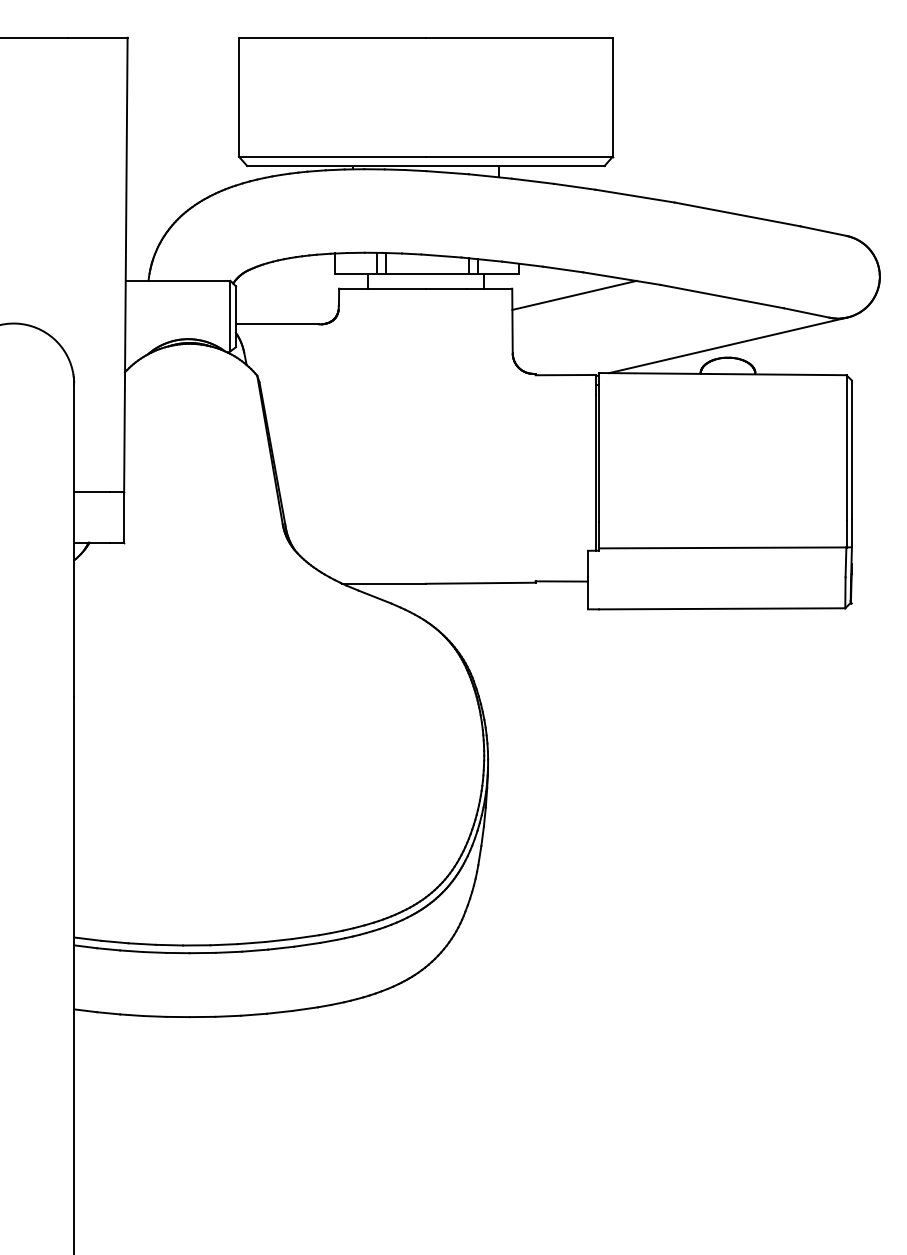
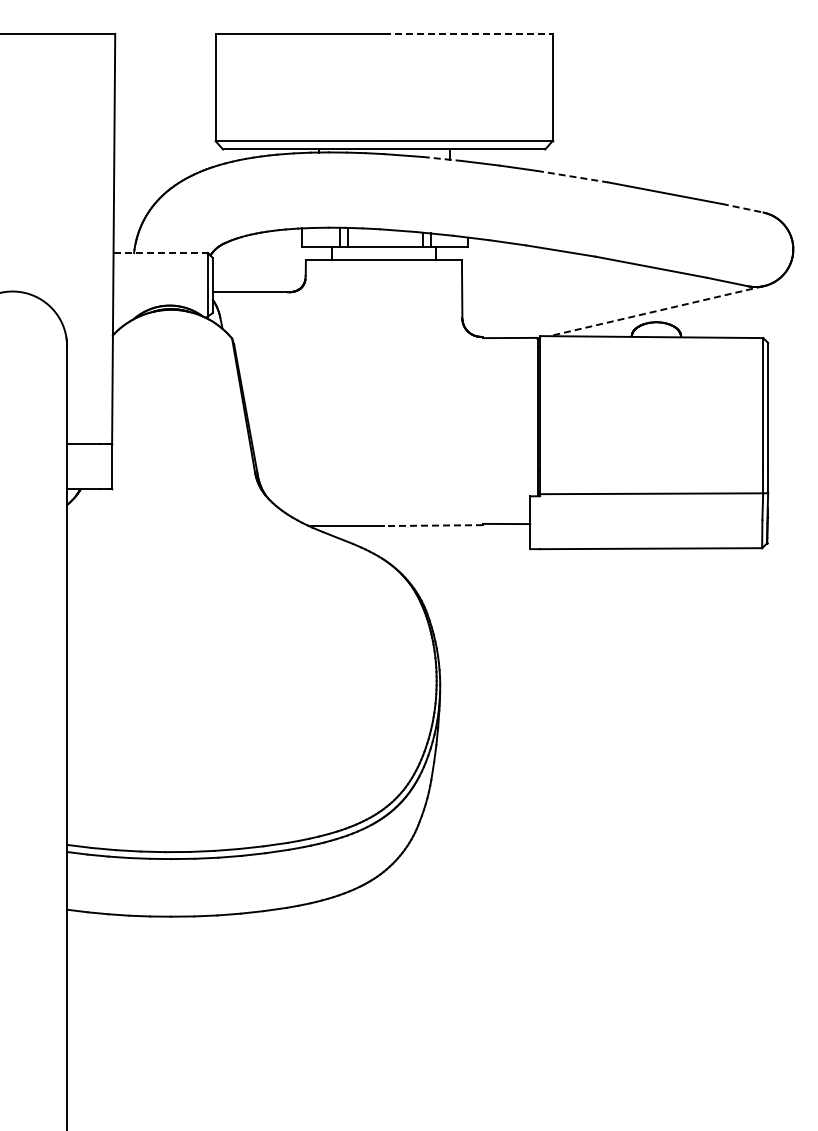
line: (519, 37) -> (468, 33), solid -> dashed
line: (490, 177) -> (442, 159), solid -> dashed
line: (635, 195) -> (573, 176), solid -> dashed
line: (824, 231) -> (743, 208), solid -> dashed
line: (178, 281) -> (161, 253), solid -> dashed
line: (574, 295) -> (518, 266), removed
line: (728, 345) -> (656, 311), solid -> dashed
line: (480, 583) -> (433, 525), solid -> dashed

